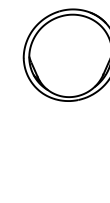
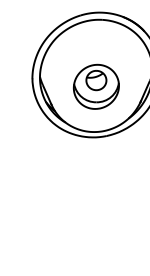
part: (70, 63) -> (96, 86), added

